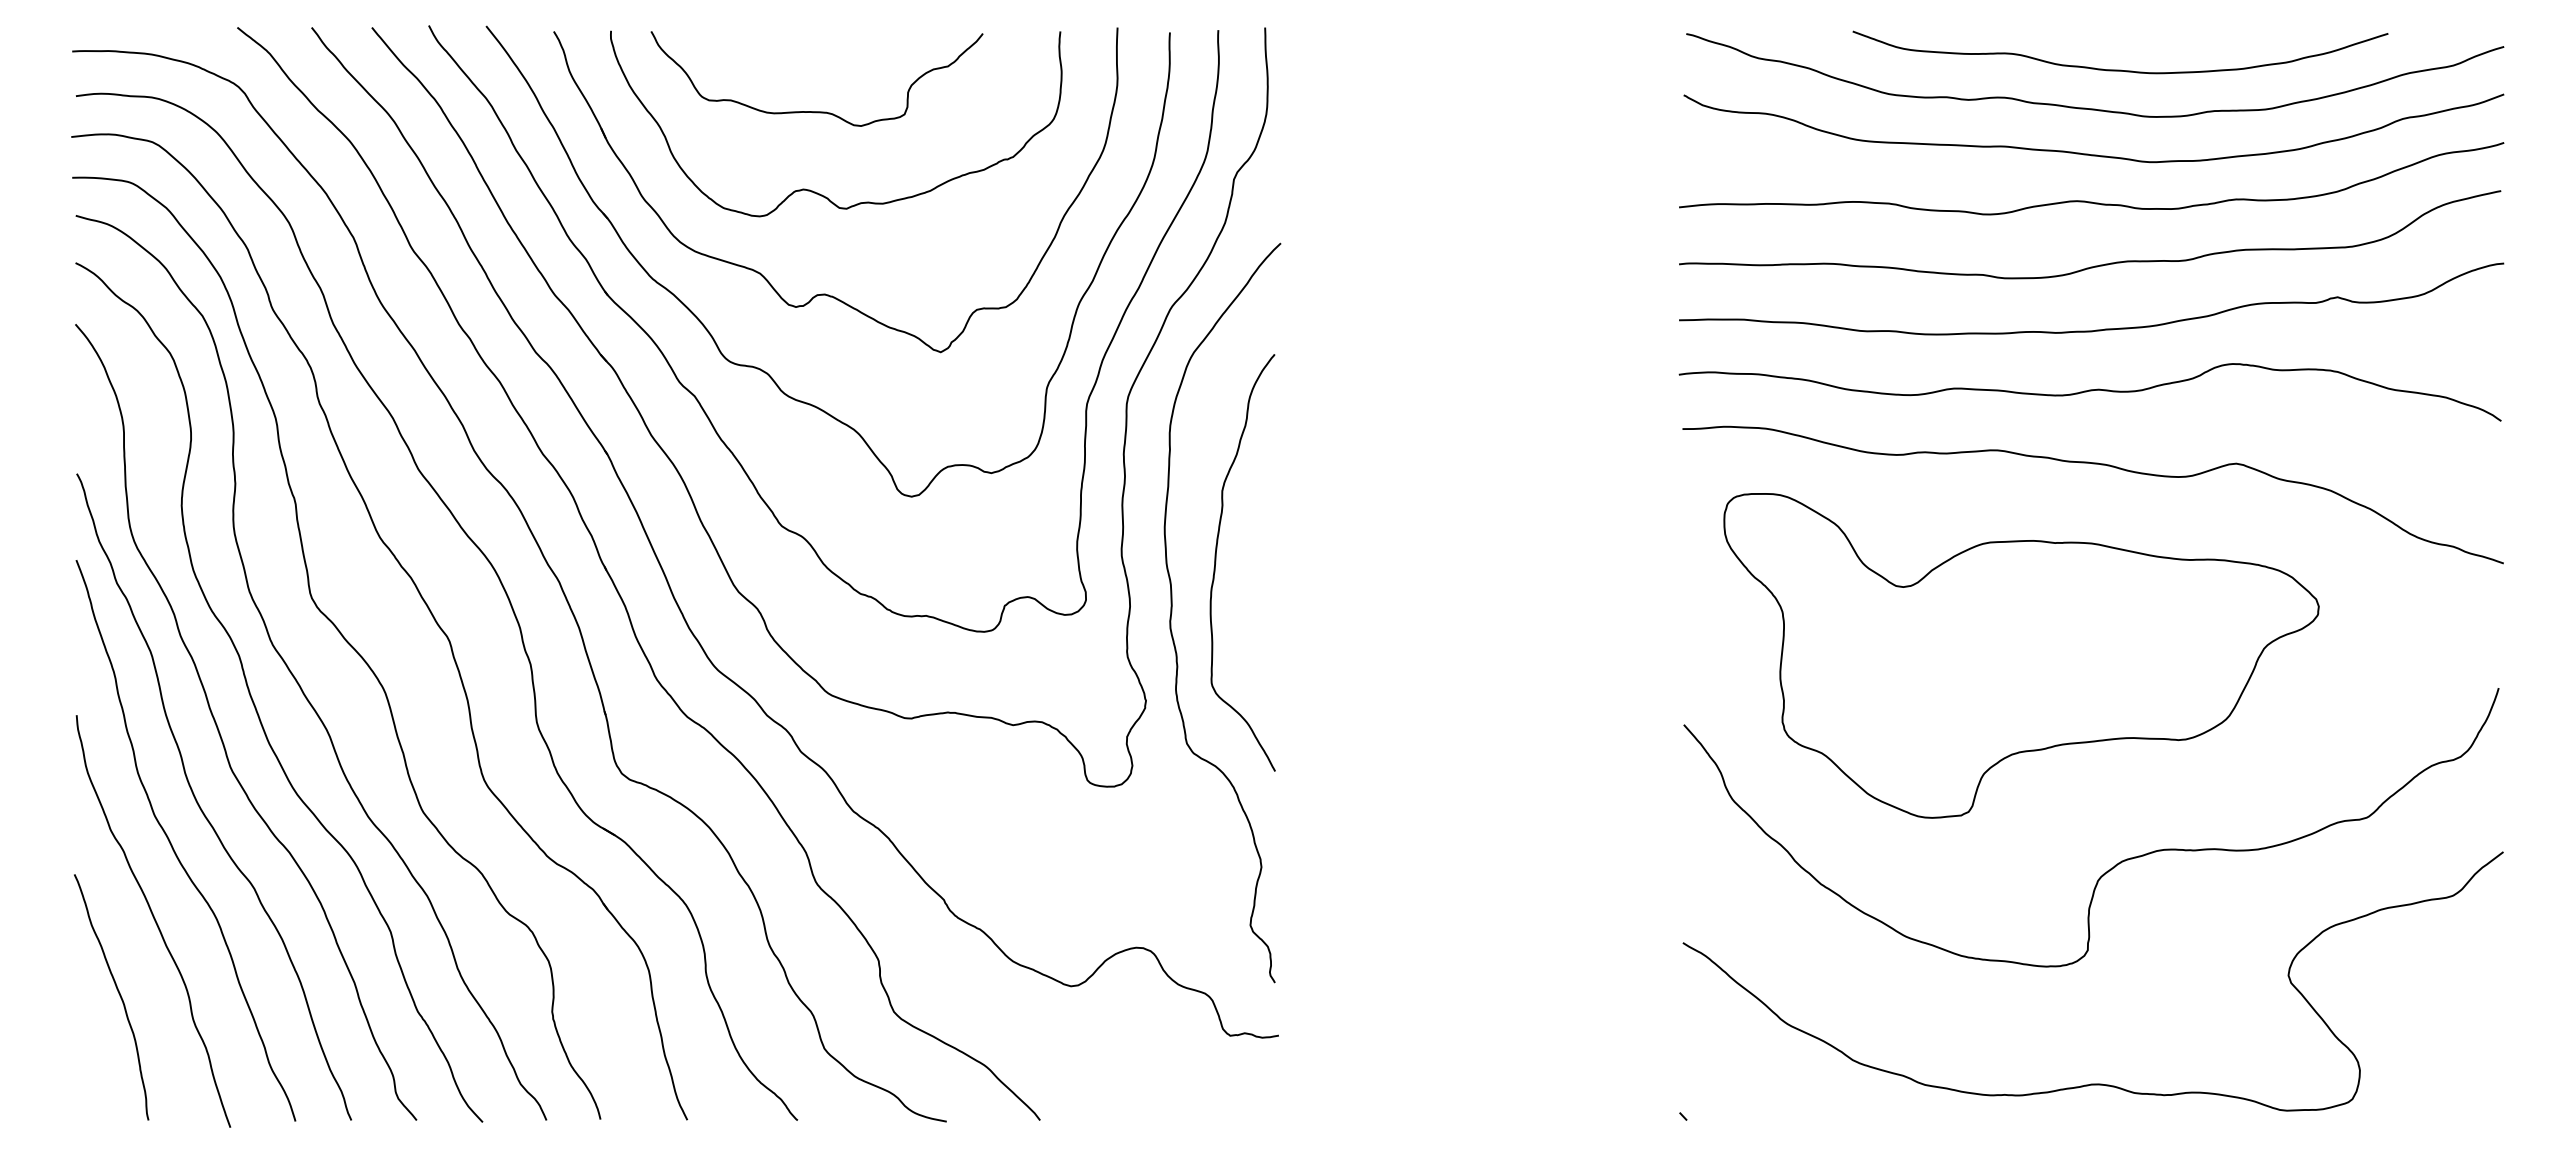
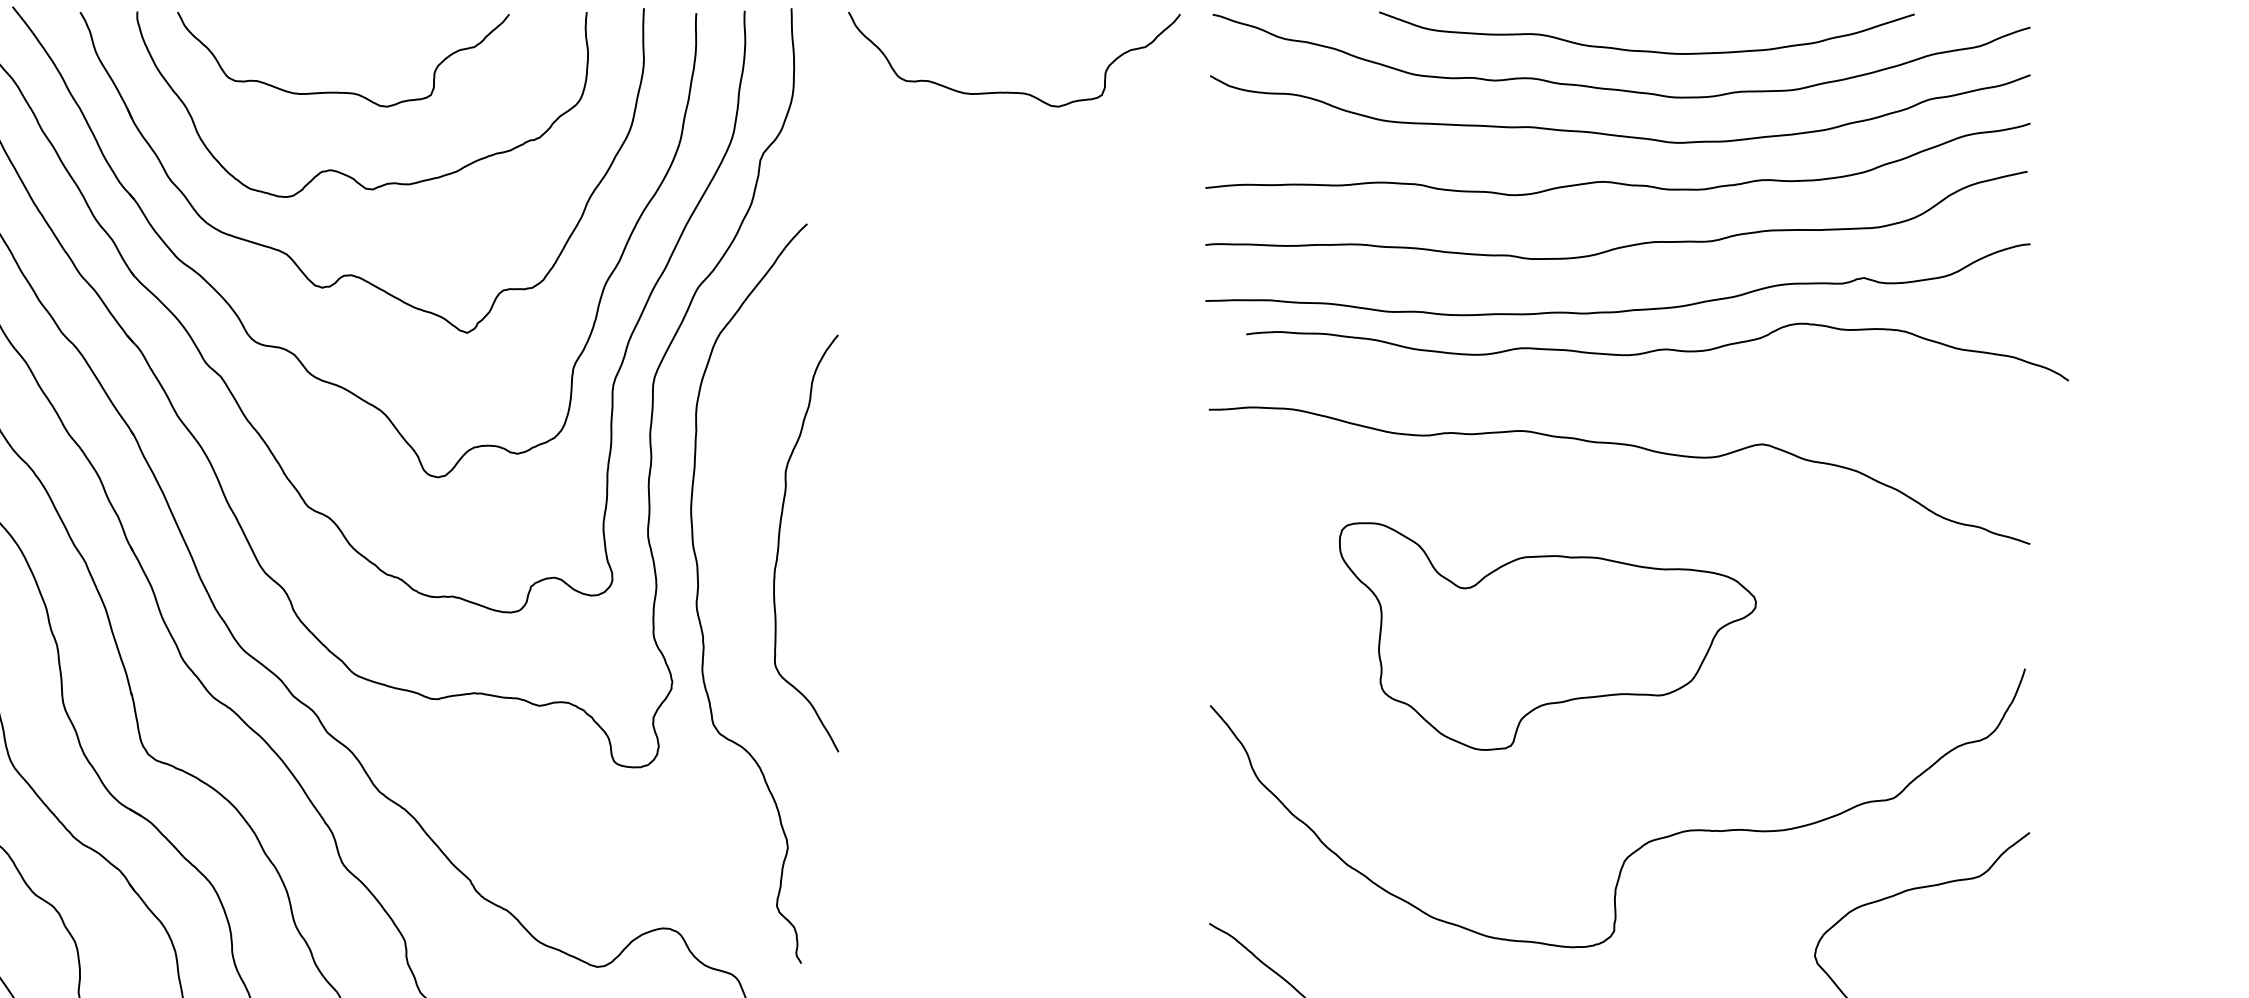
curve: (1487, 111) -> (1013, 92), added
curve: (2089, 391) -> (1656, 351), moved
curve: (1216, 562) -> (779, 543), moved
part: (2021, 655) -> (1547, 636), size x0.7

